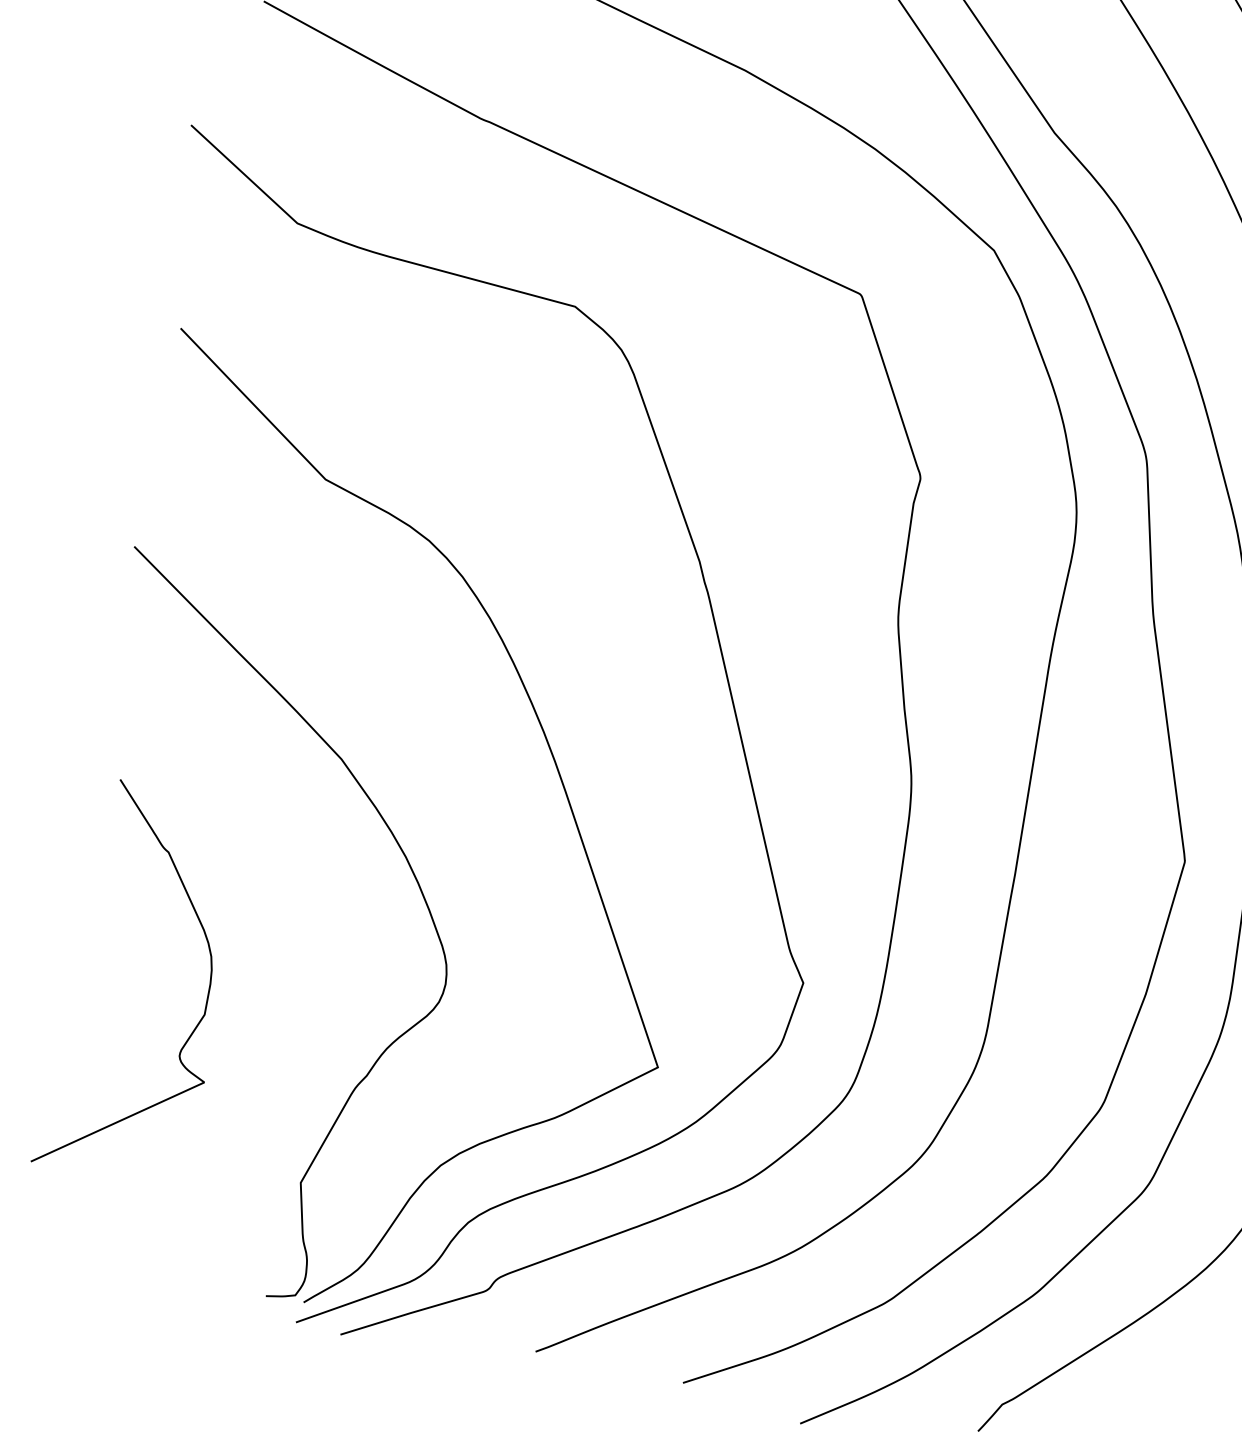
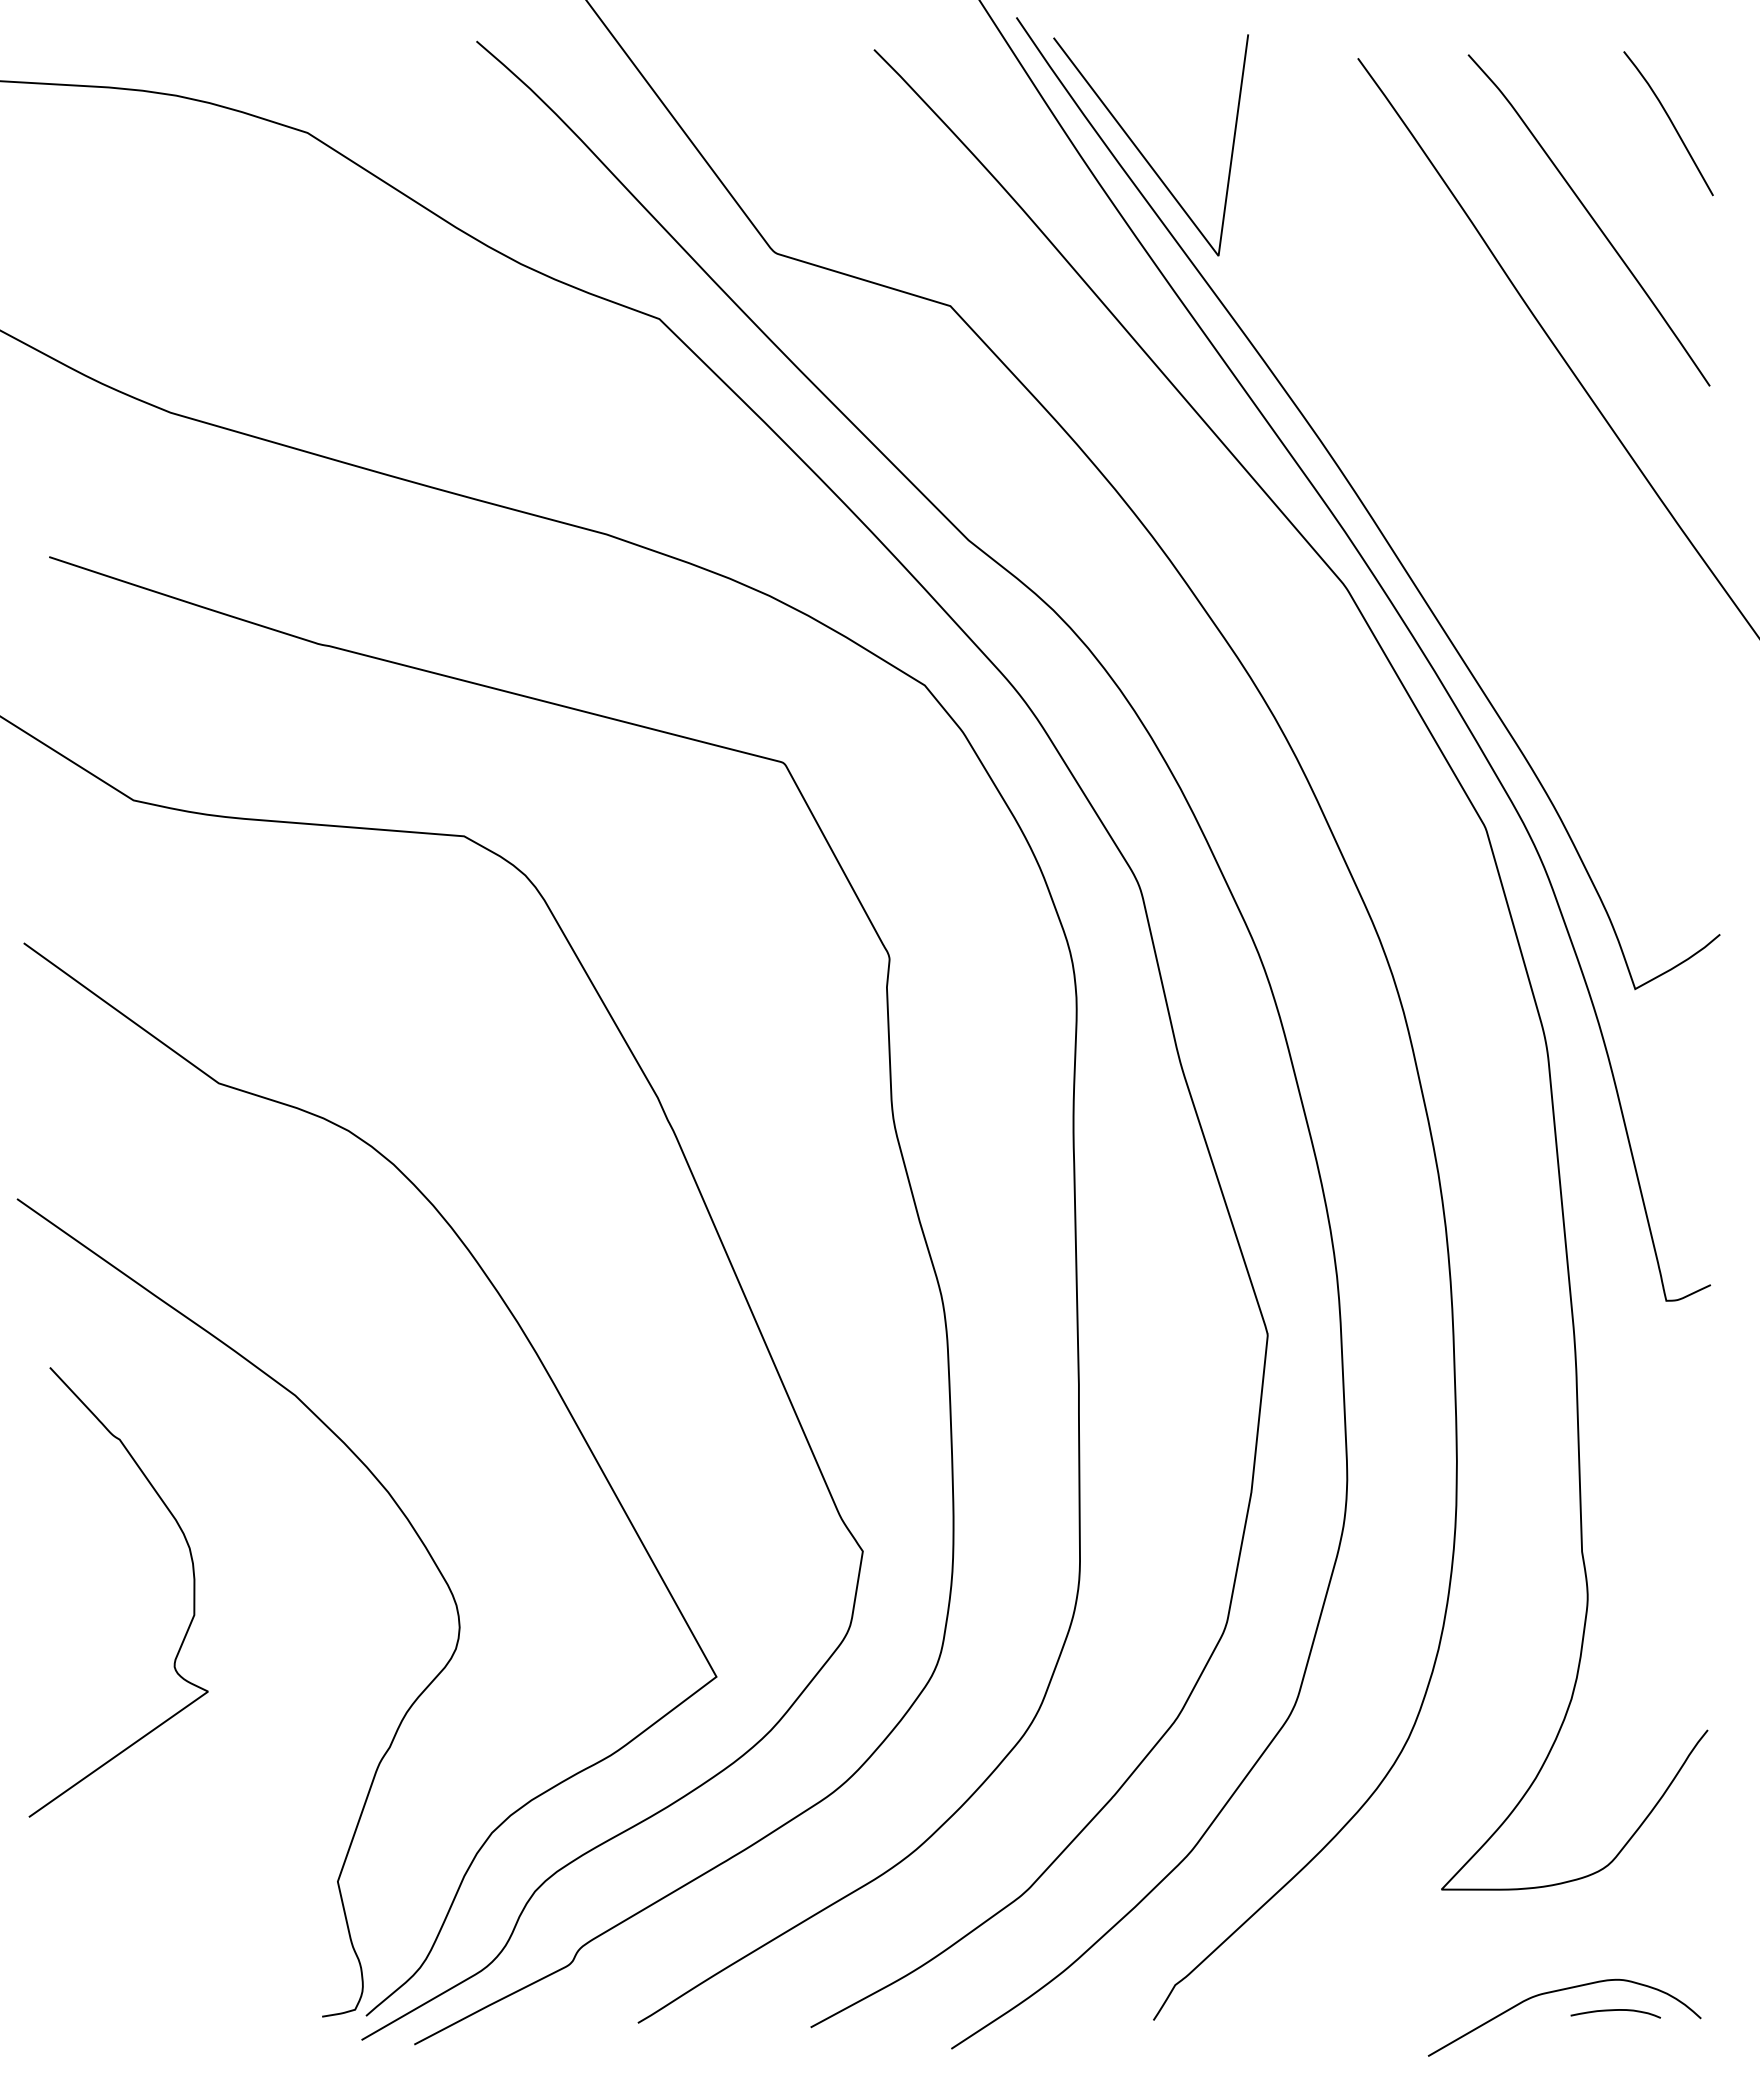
curve: (207, 995) -> (193, 1592), moved

